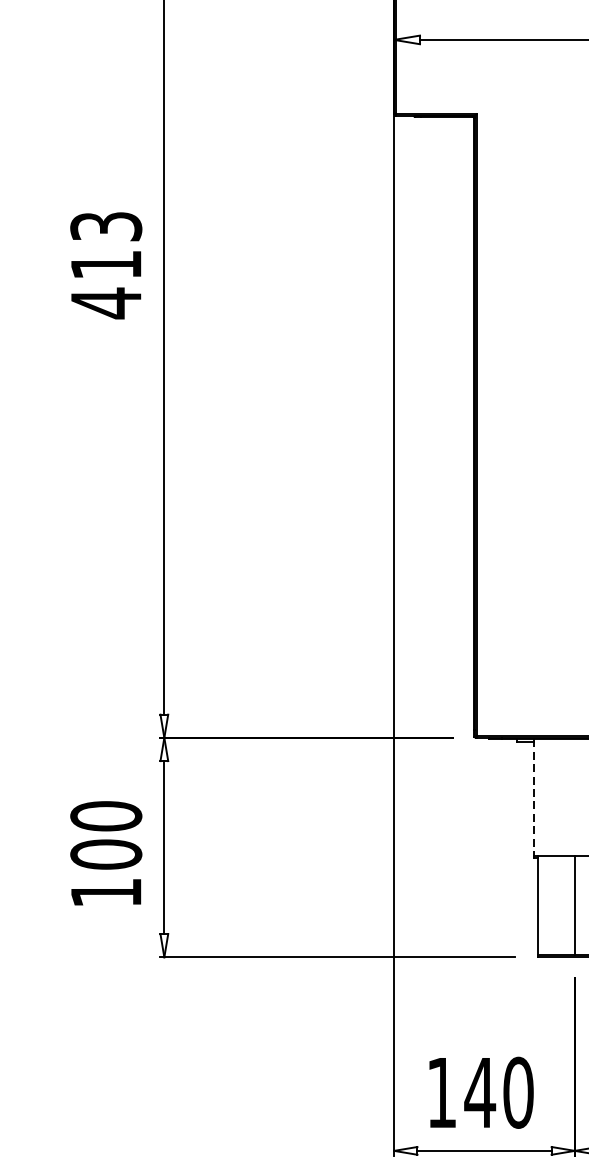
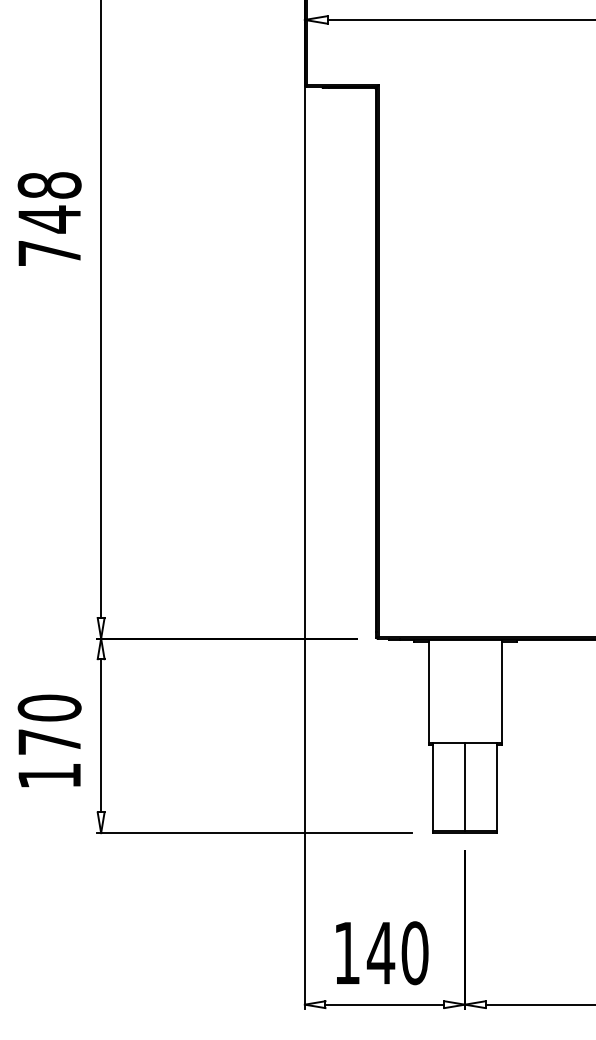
text: (106, 265) -> (49, 219), 413 -> 748
line: (533, 797) -> (428, 691), dashed -> solid
text: (106, 853) -> (49, 741), 100 -> 170

